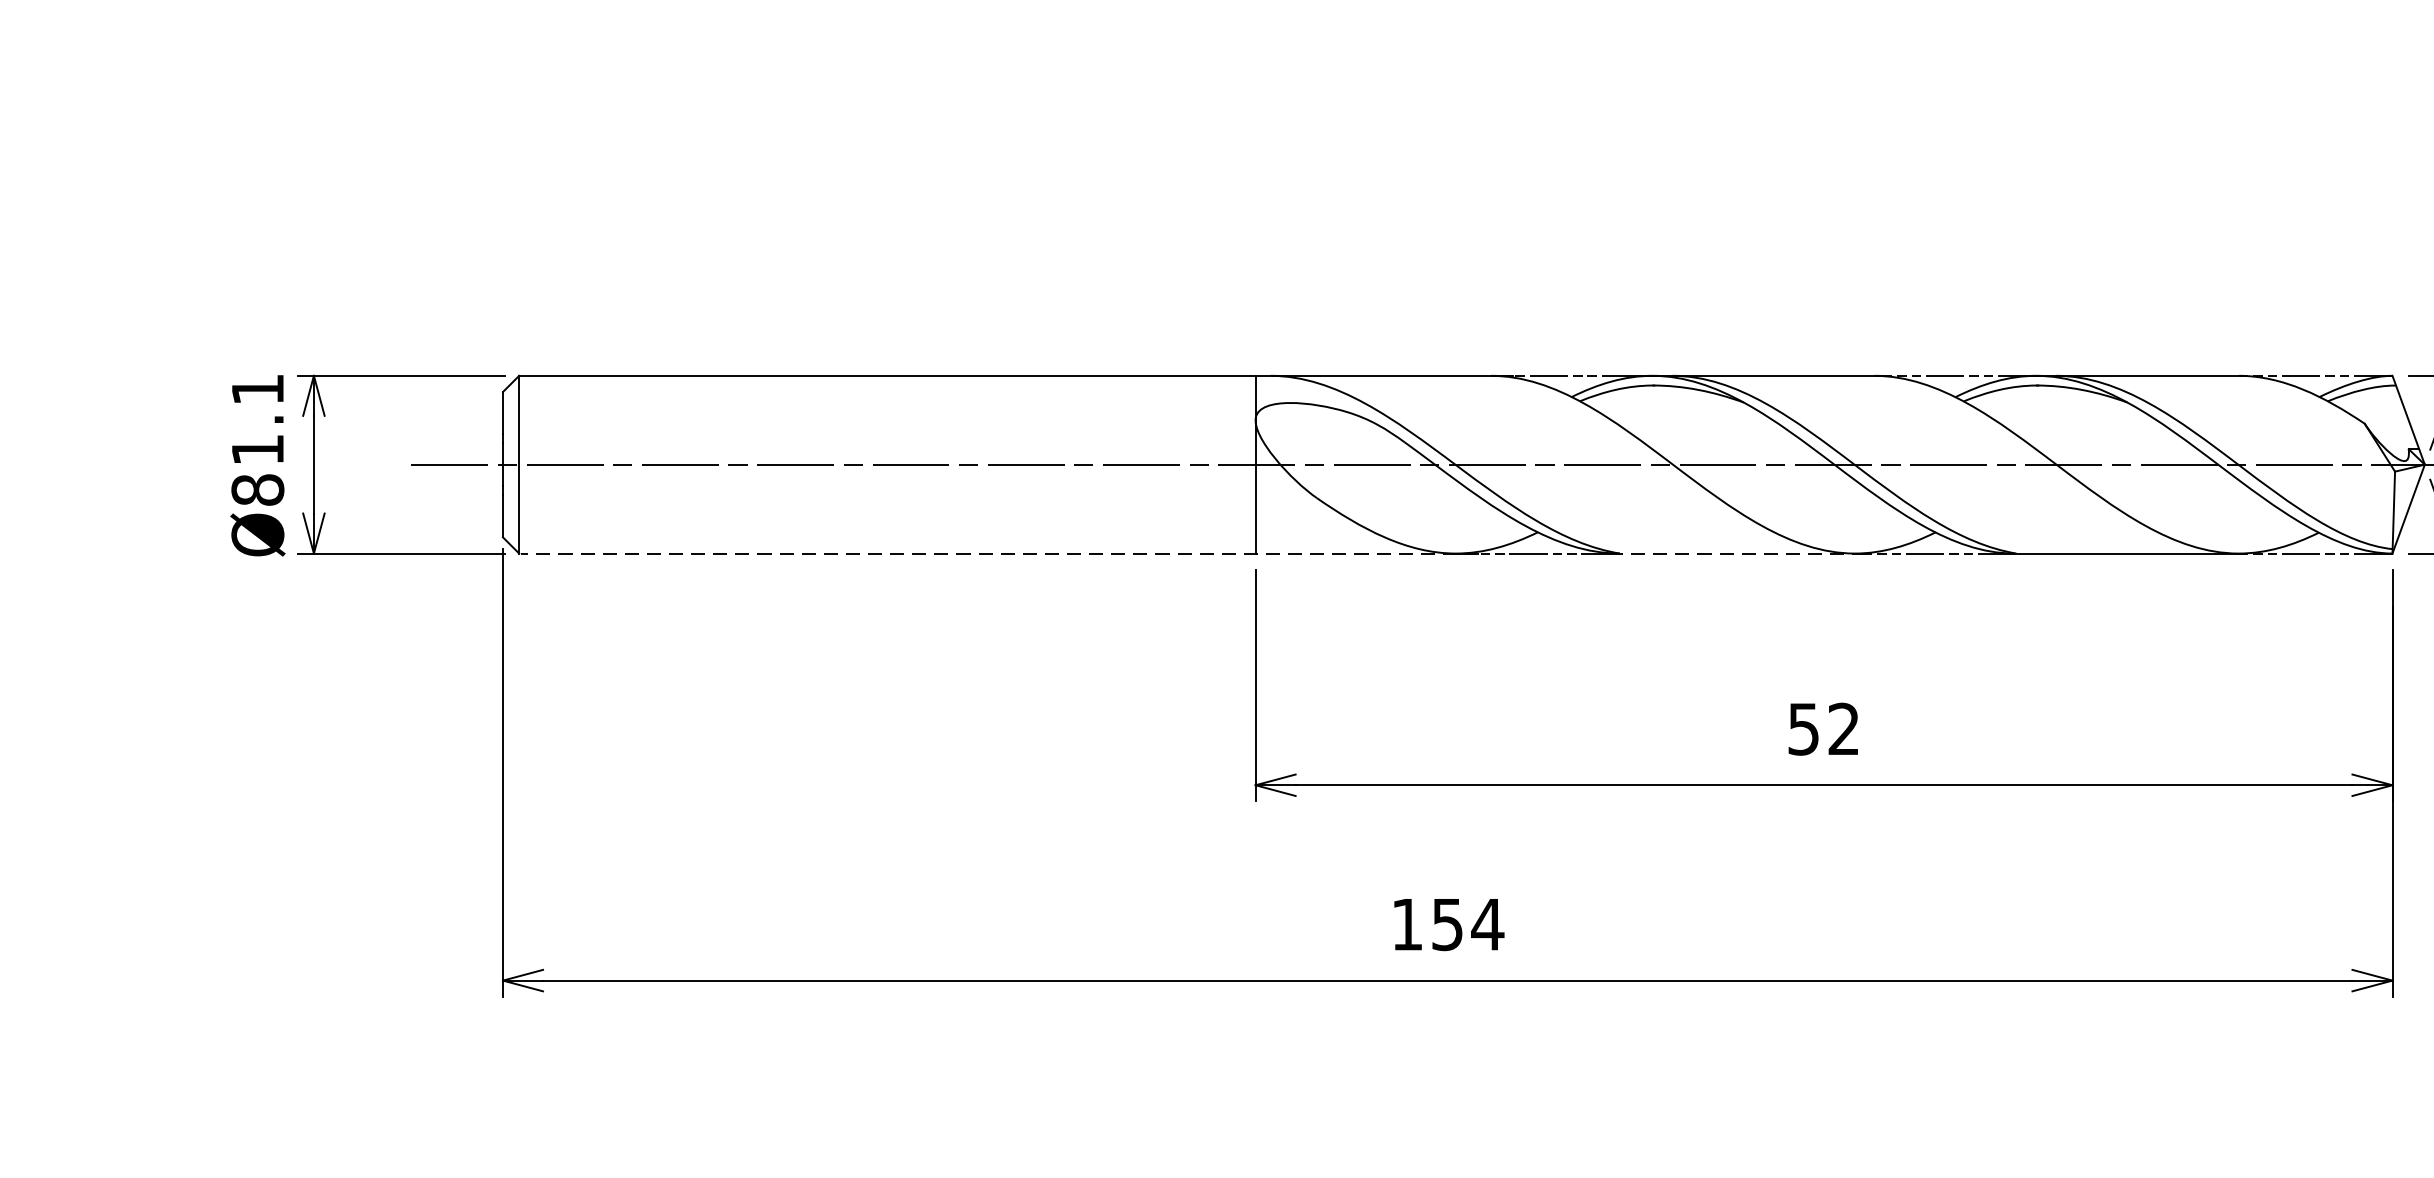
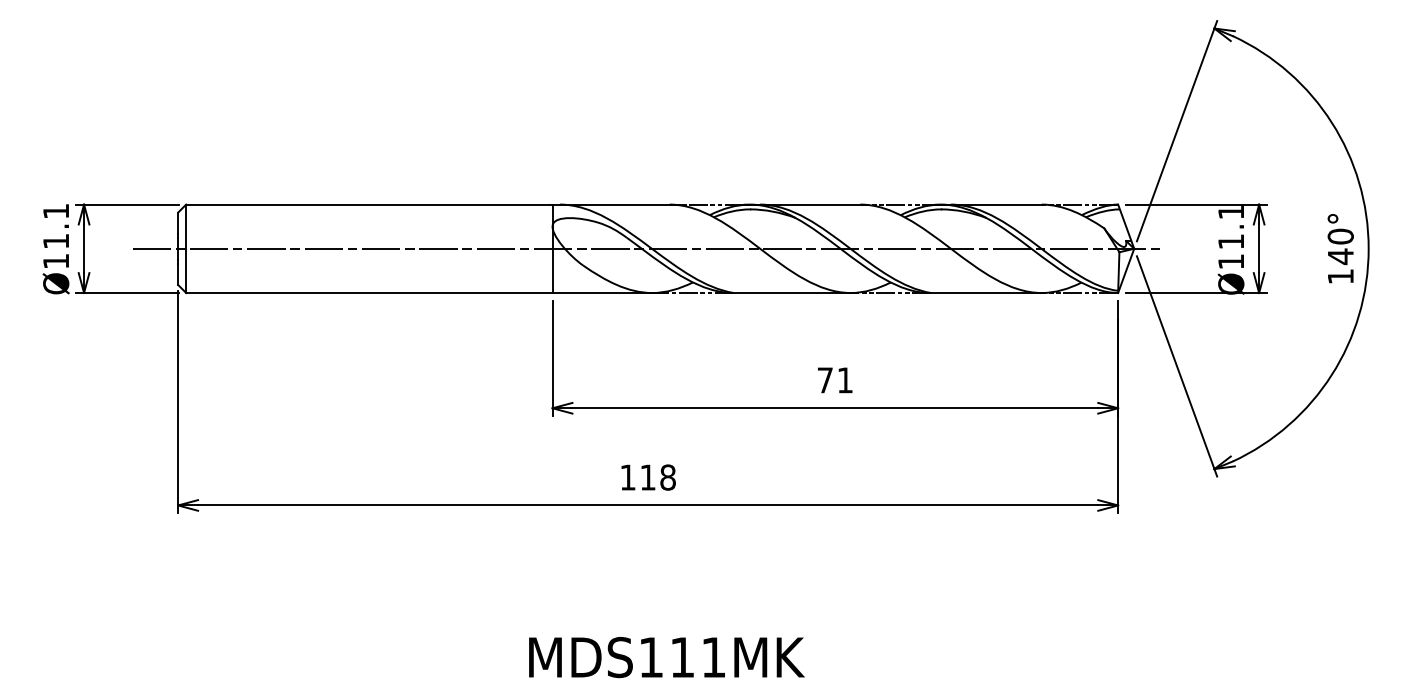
text: (258, 490) -> (56, 261), Ø81.1 -> Ø11.1
line: (998, 554) -> (424, 293), dashed -> solid
line: (1741, 554) -> (794, 293), dashed -> solid
text: (1822, 729) -> (834, 380), 52 -> 71
text: (1468, 924) -> (658, 477), 154 -> 118

